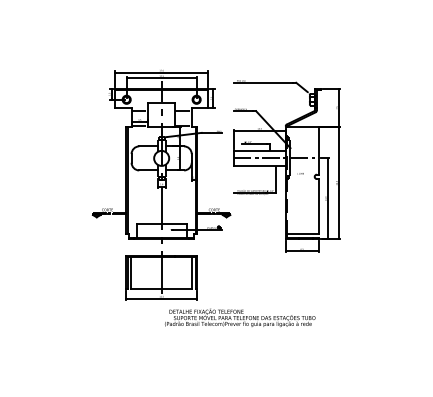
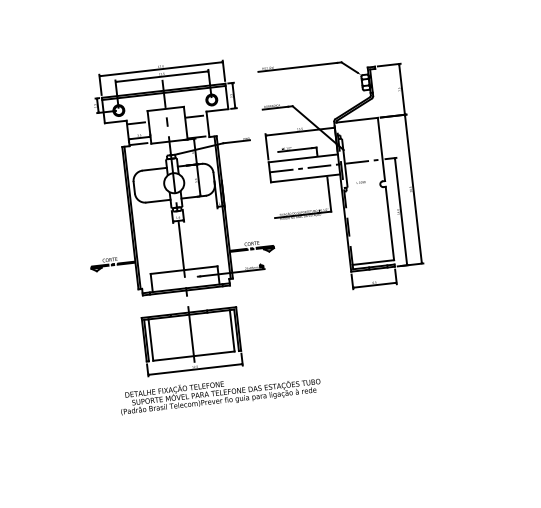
text: (240, 317) -> (220, 391), moved

